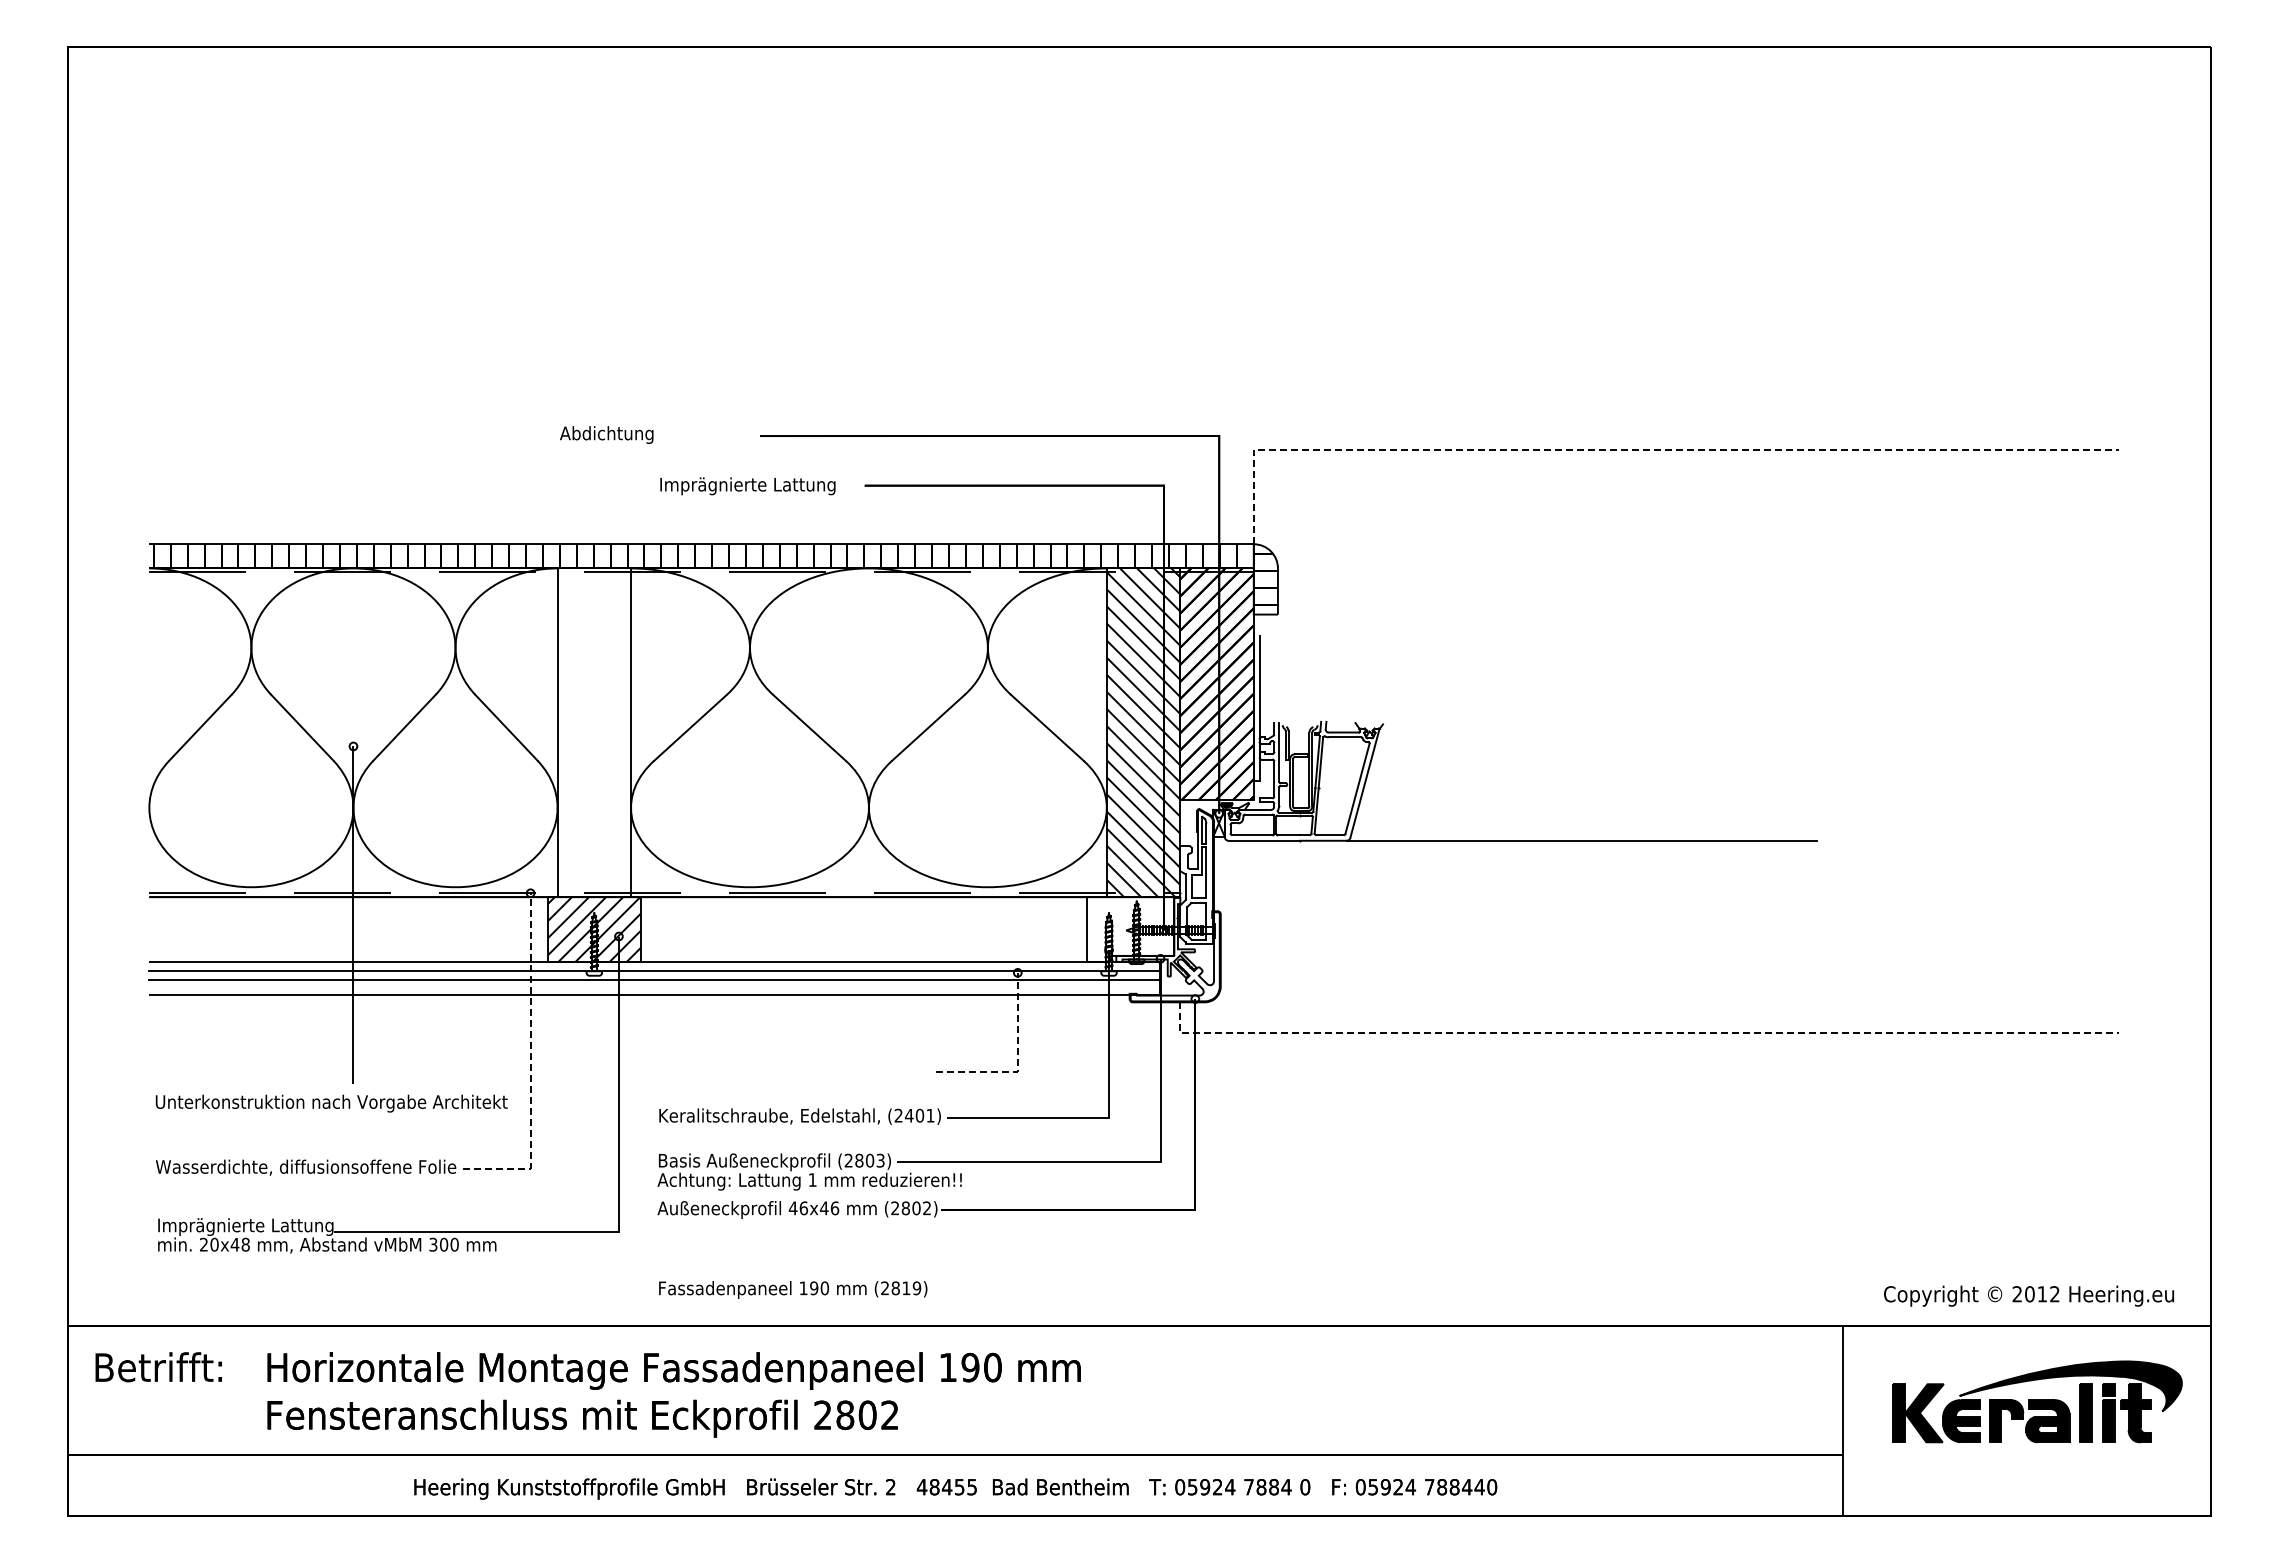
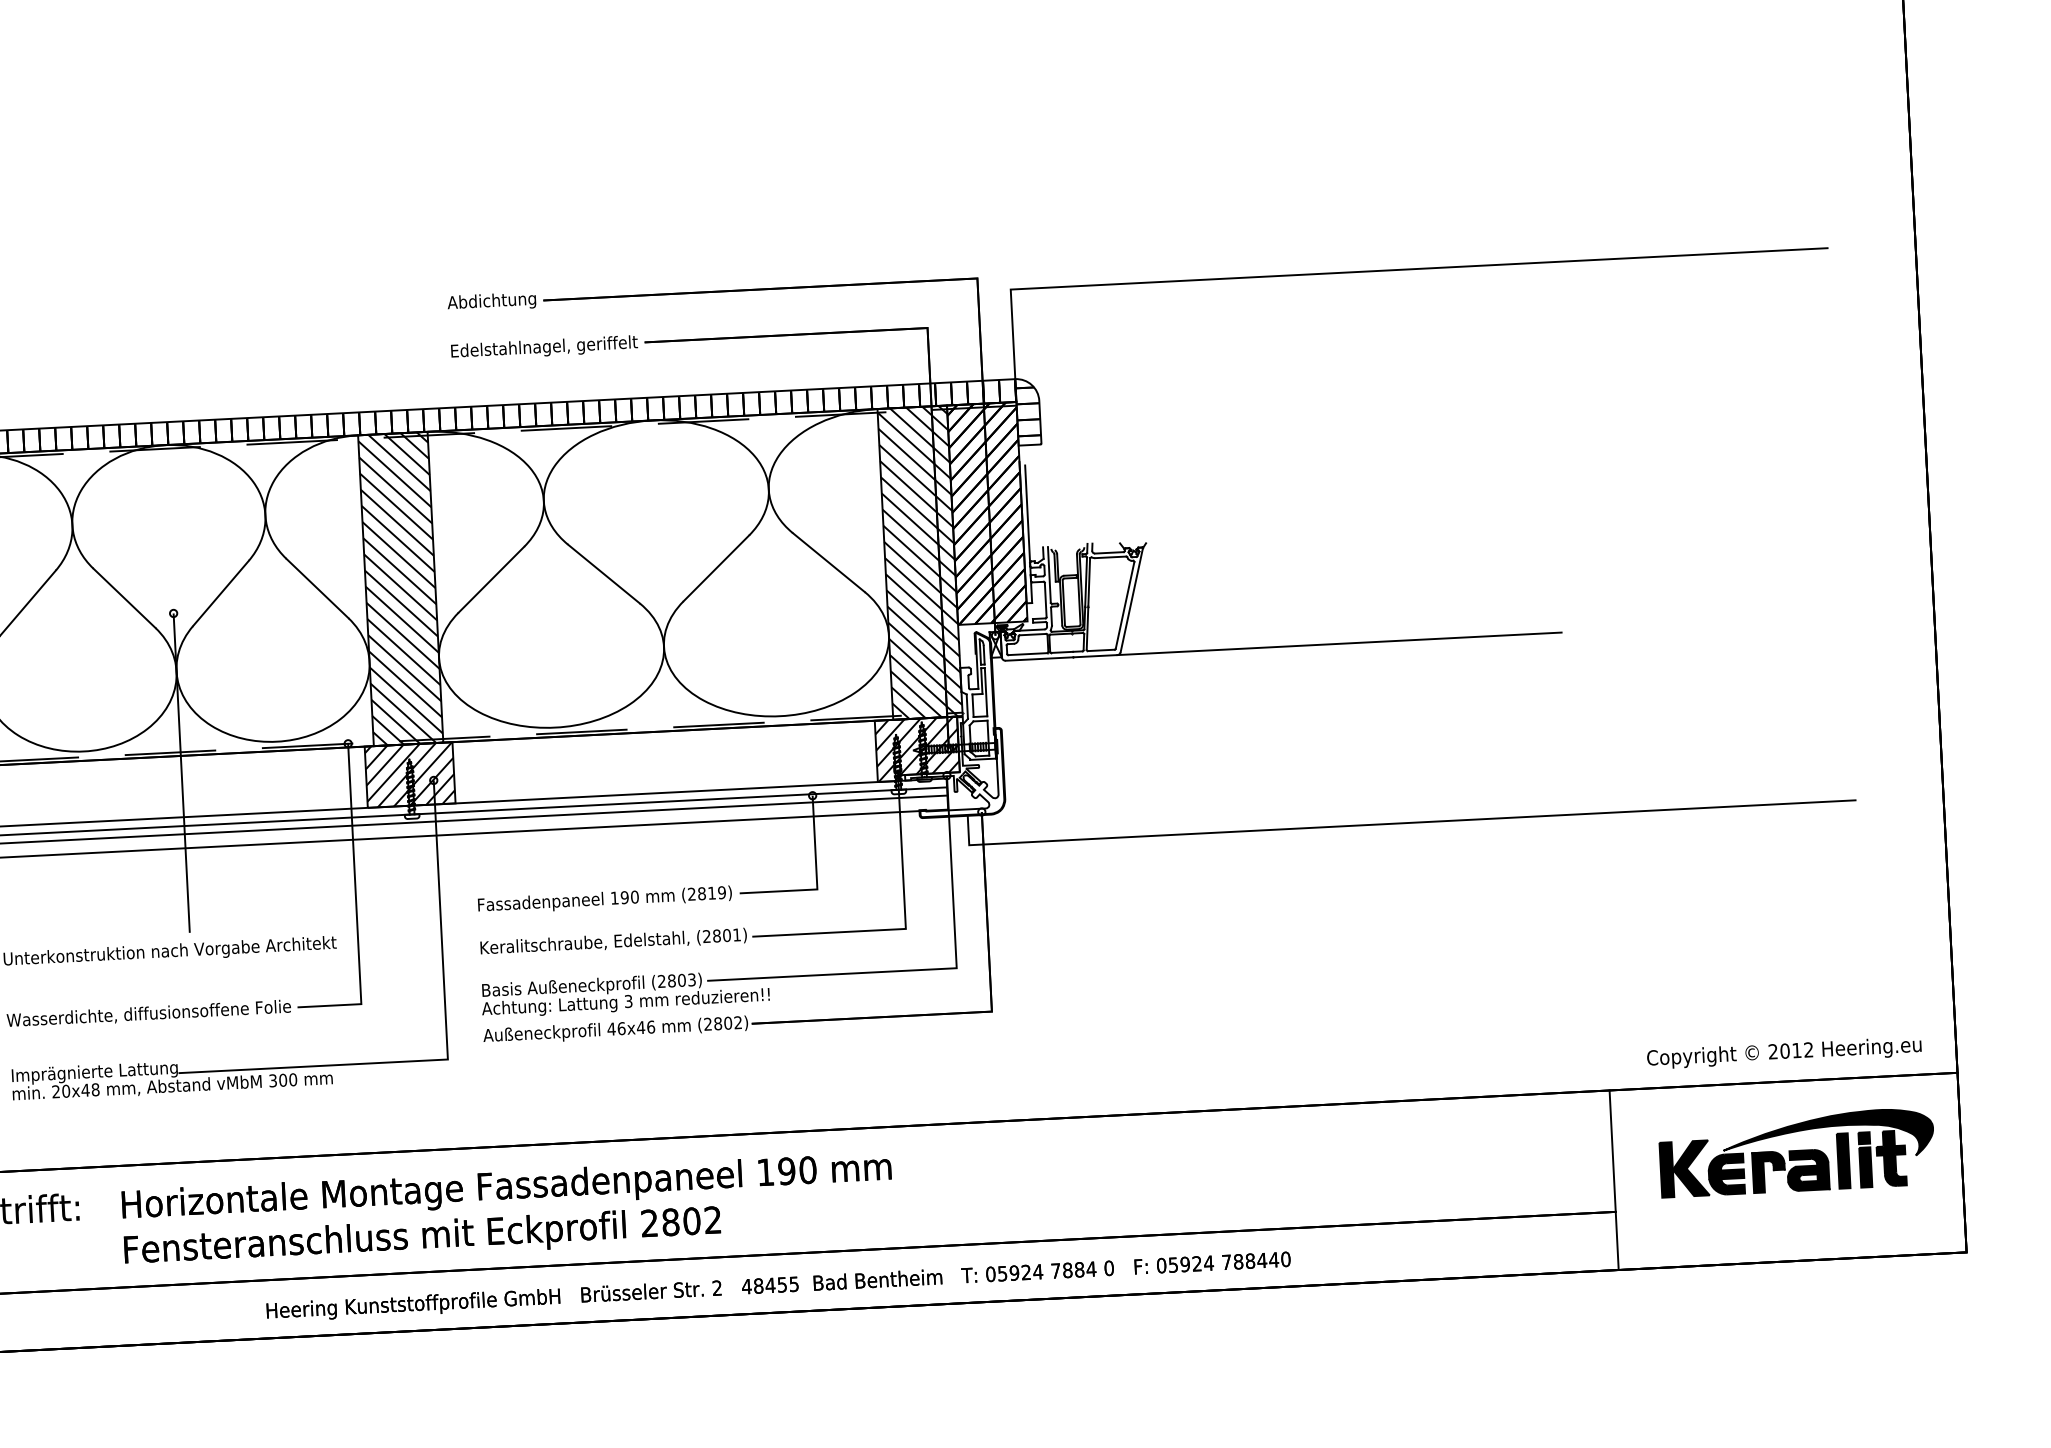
text: (606, 434) -> (491, 301), moved
line: (1638, 449) -> (1374, 271), dashed -> solid
text: (759, 486) -> (545, 348), Imprägnierte Lattung -> Edelstahlnagel, geriffelt
hatch: (594, 732) -> (400, 588), added
hatch: (1130, 929) -> (917, 749), added
line: (1633, 1033) -> (1397, 823), dashed -> solid
line: (530, 1064) -> (356, 905), dashed -> solid
line: (1017, 1064) -> (816, 882), dashed -> solid
text: (908, 1115) -> (716, 935), (2401) -> (2801)
text: (812, 1179) -> (628, 1000), 1 -> 3
text: (793, 1289) -> (605, 899), moved

